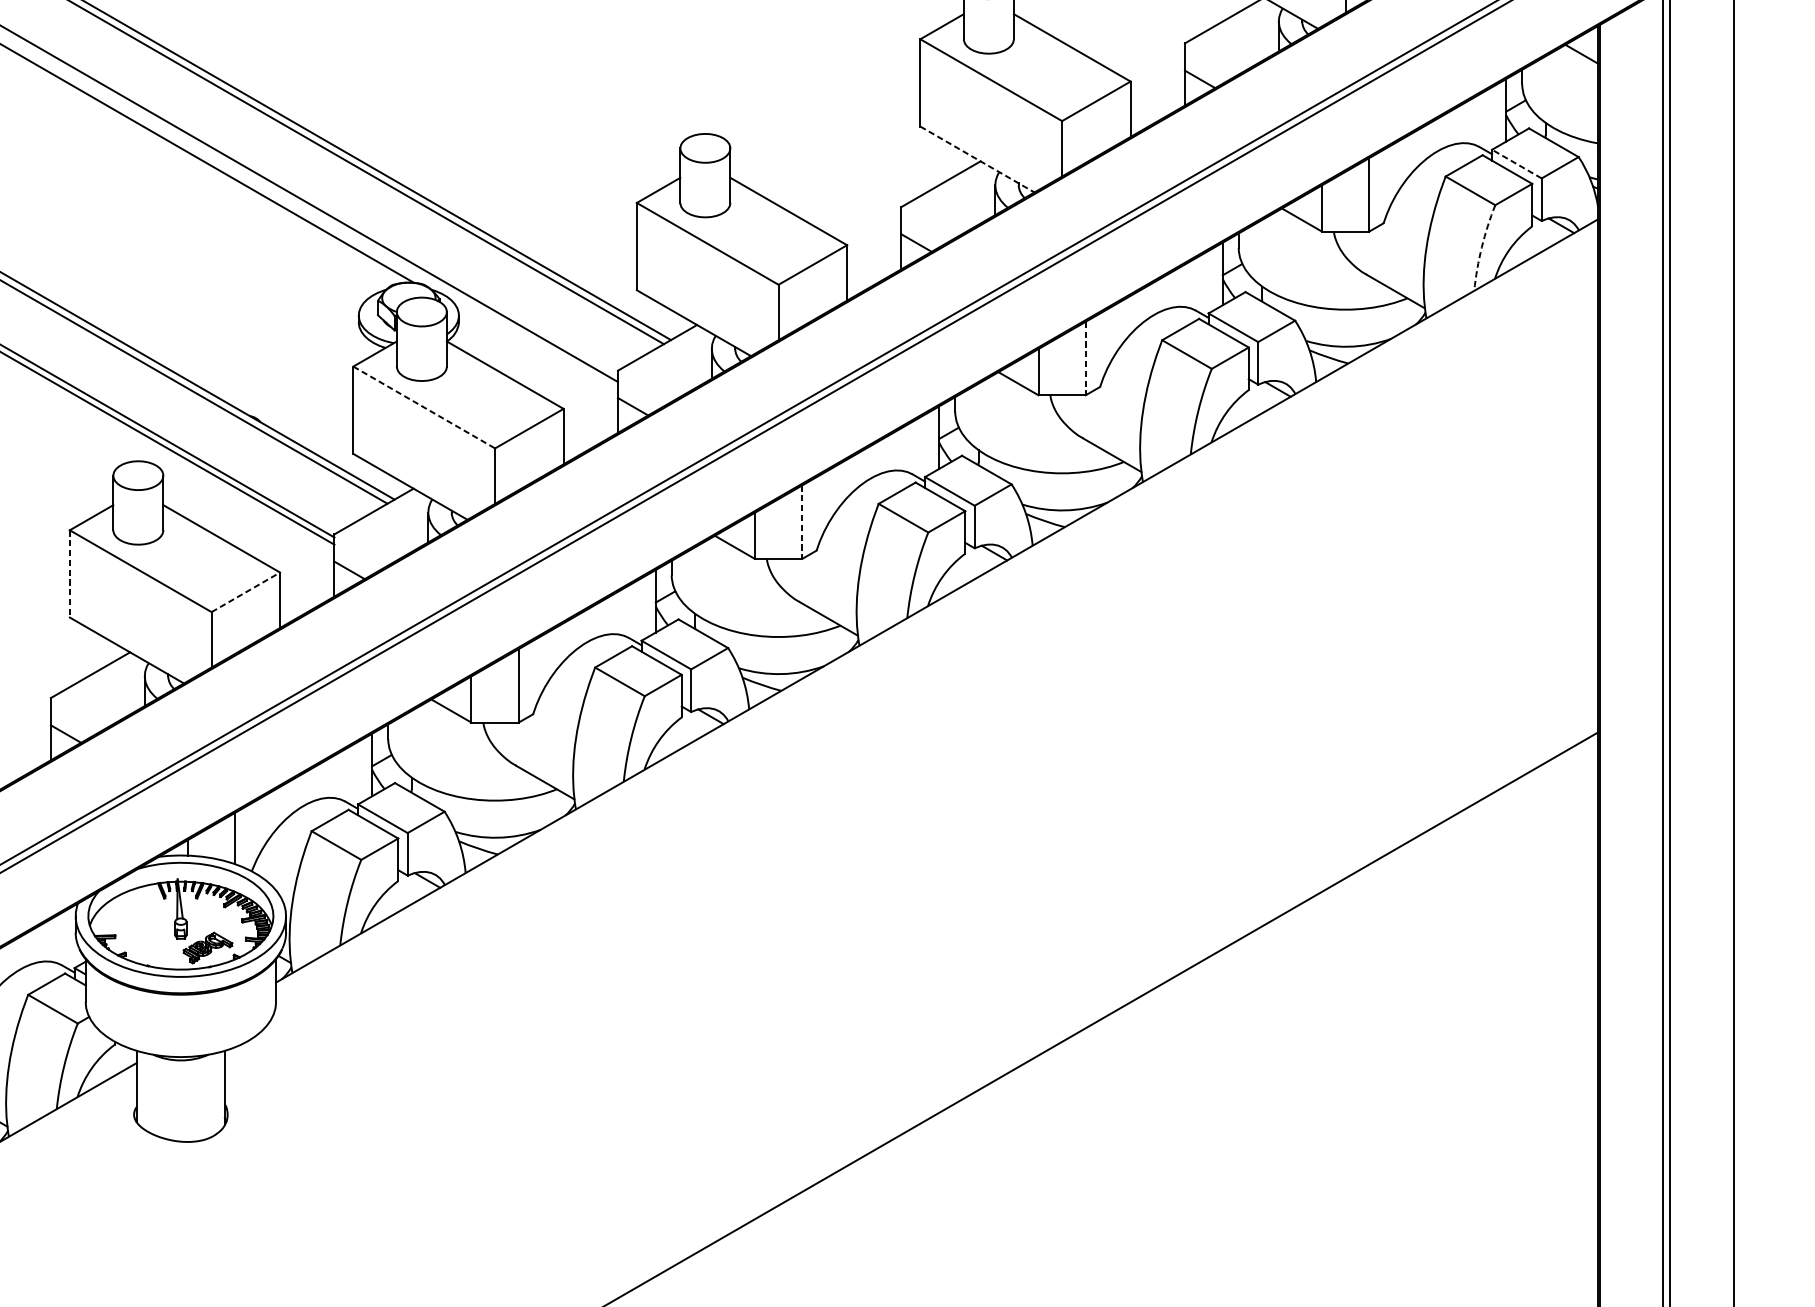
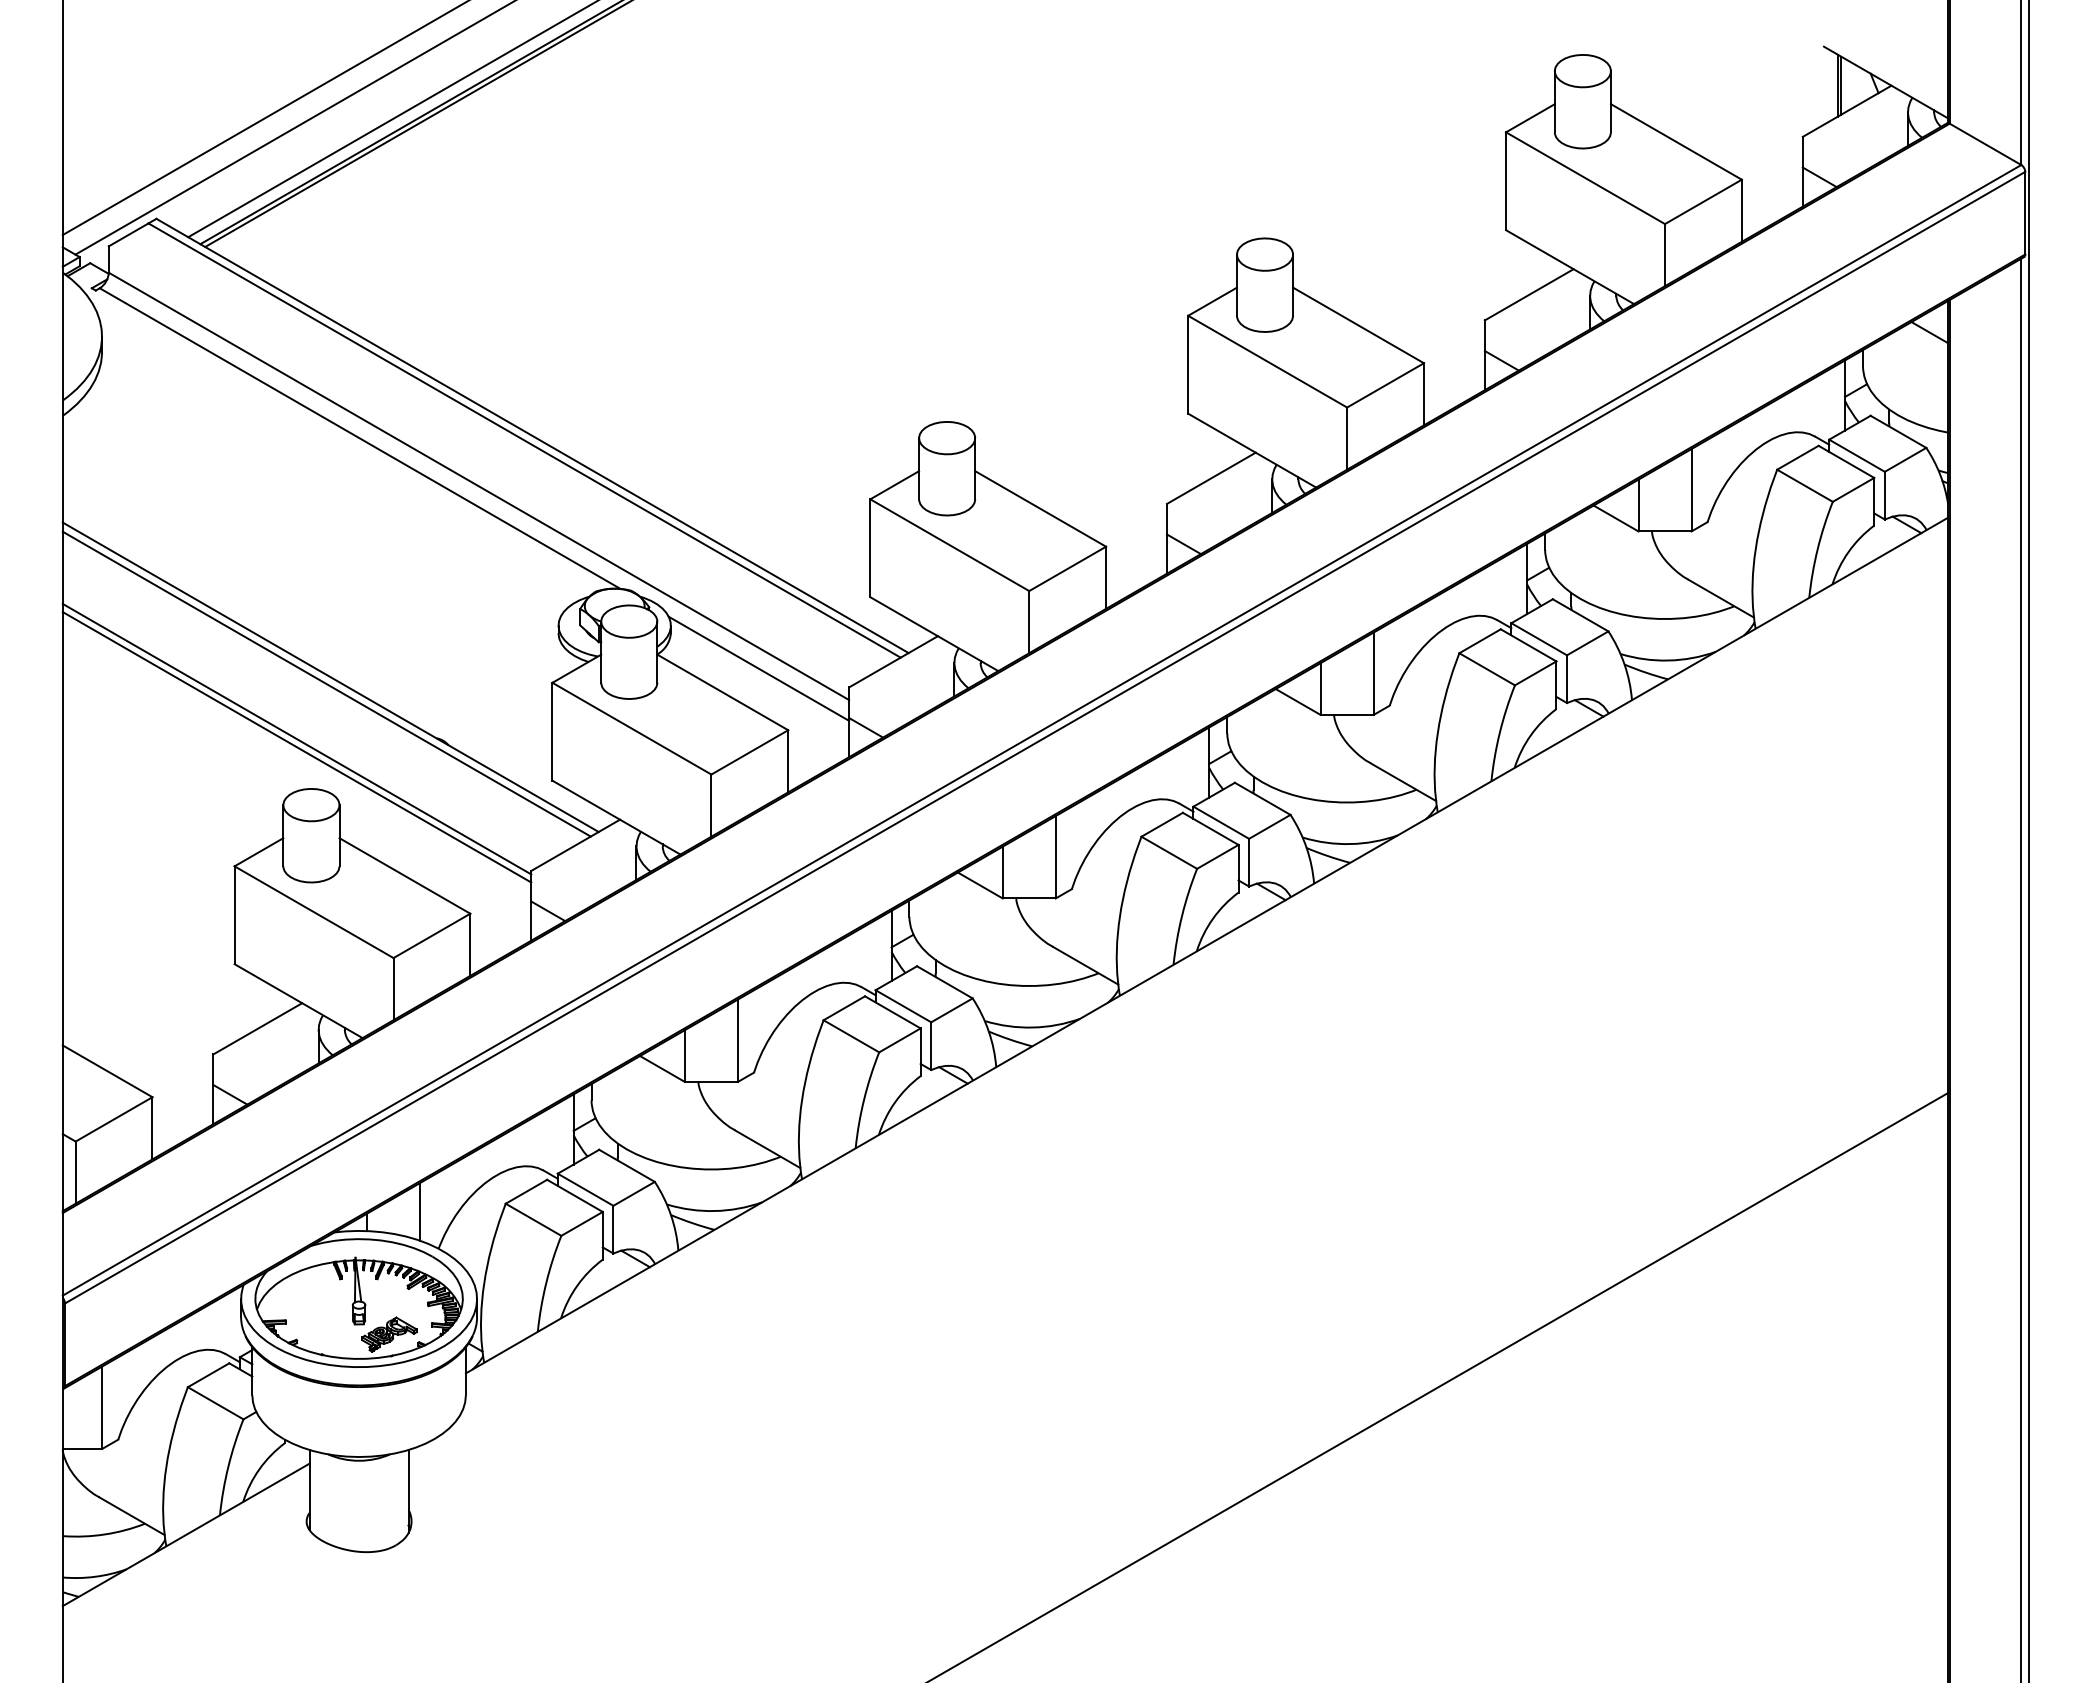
line: (977, 159) -> (1252, 450), dashed -> solid
line: (1516, 163) -> (1856, 455), dashed -> solid
arc: (1481, 247) -> (1817, 549), dashed -> solid
line: (537, 353) -> (758, 668), added
line: (1085, 359) -> (1373, 674), dashed -> solid
line: (423, 407) -> (631, 728), dashed -> solid
line: (802, 522) -> (1055, 857), dashed -> solid
line: (69, 574) -> (234, 915), dashed -> solid
line: (246, 591) -> (432, 935), dashed -> solid

